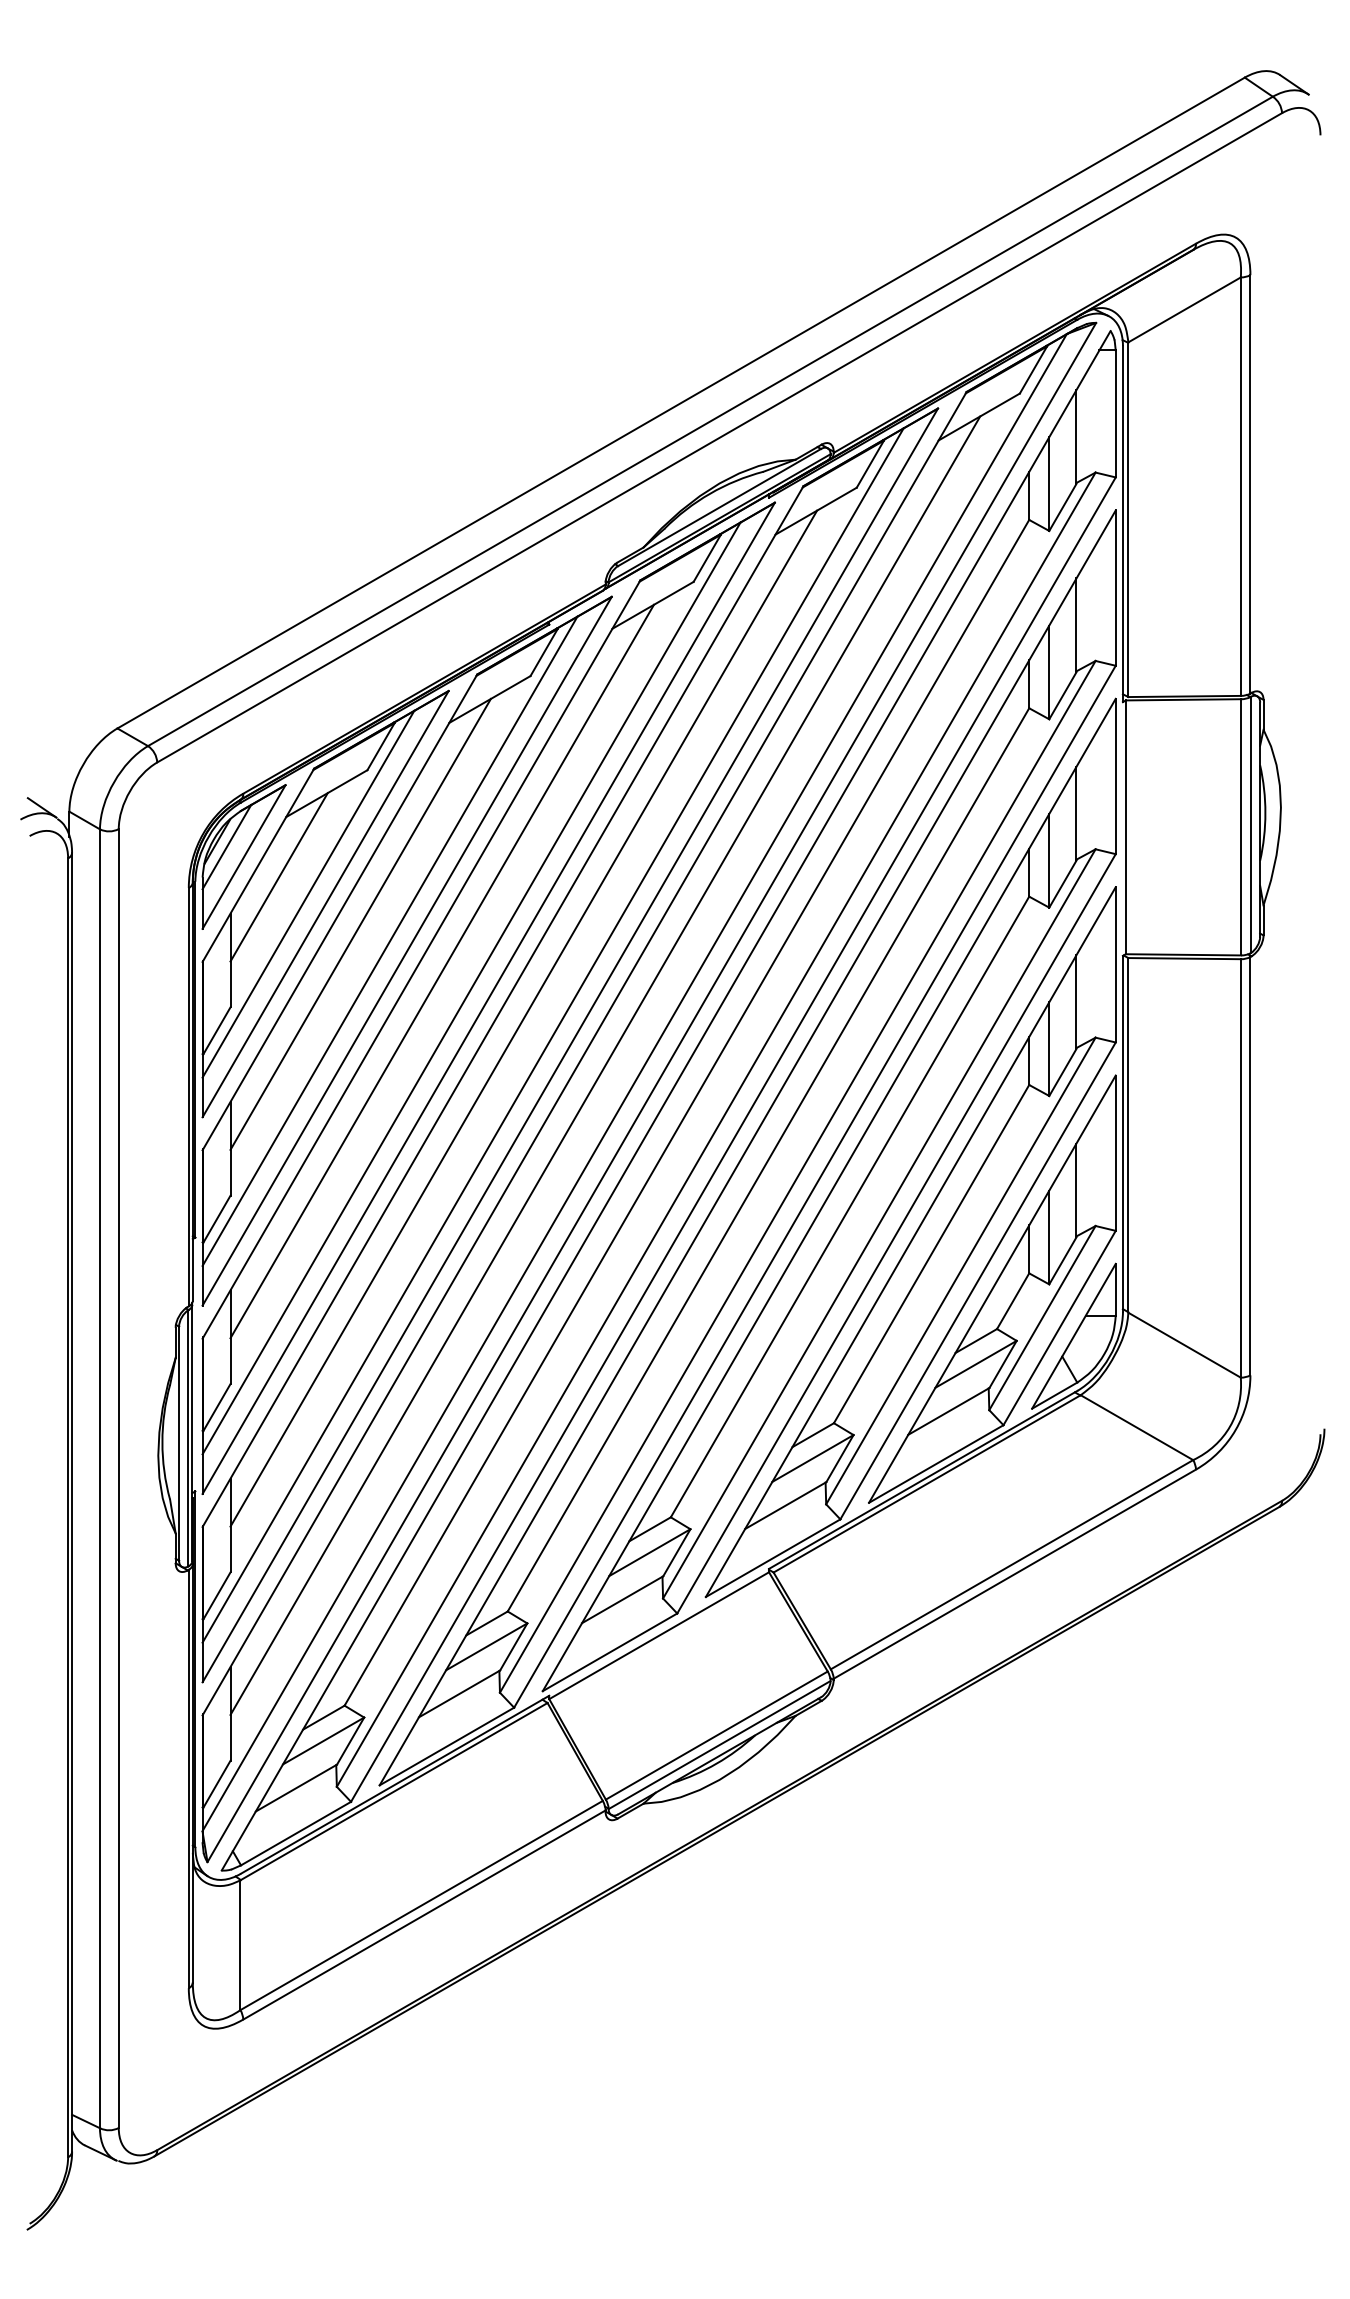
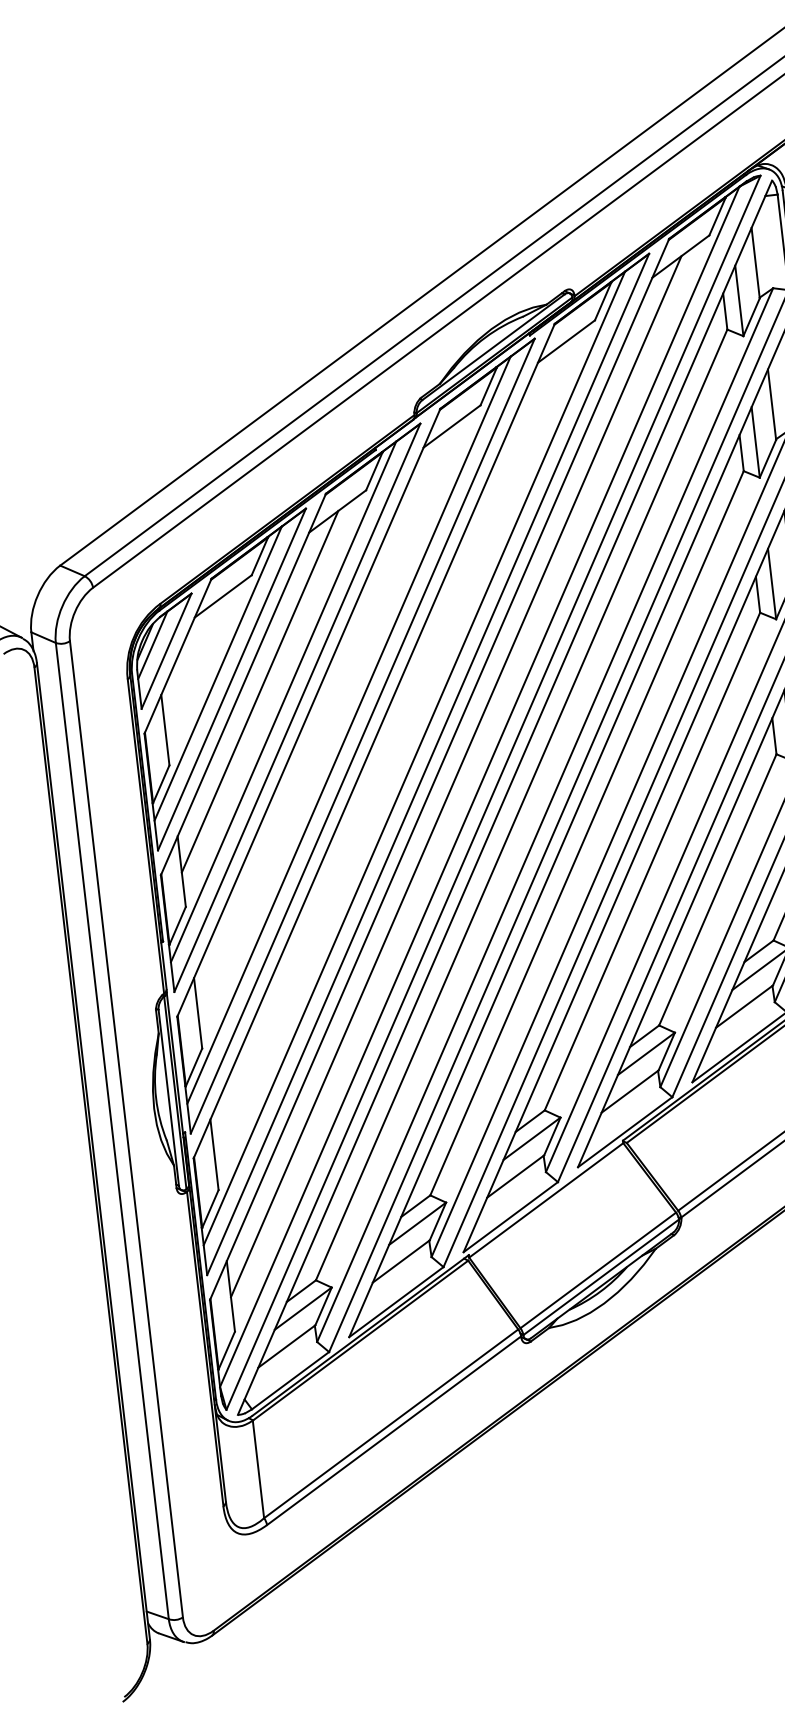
line: (278, 877) -> (194, 663), removed
line: (441, 971) -> (324, 720), removed
line: (523, 1018) -> (390, 748), removed

